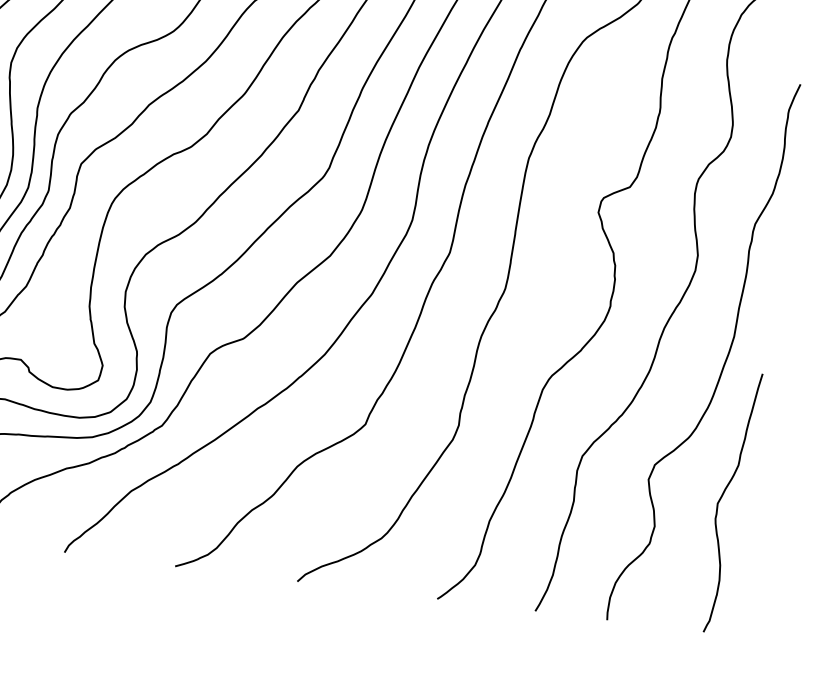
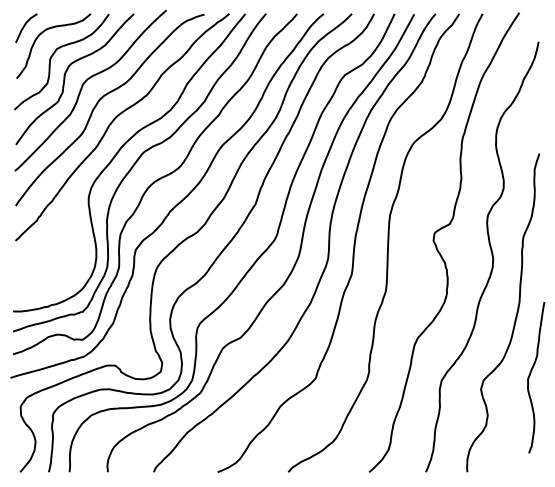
curve: (722, 499) -> (530, 376), moved

